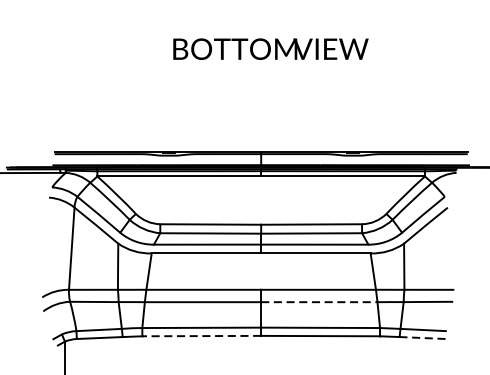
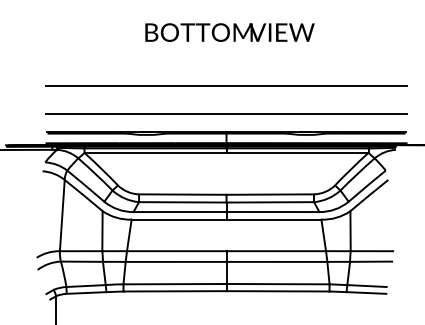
text: (270, 49) -> (229, 32), moved
line: (261, 99) -> (226, 86), added
line: (261, 130) -> (226, 113), added
line: (319, 301) -> (277, 261), dashed -> solid
line: (202, 336) -> (175, 291), dashed -> solid
line: (422, 337) -> (366, 292), dashed -> solid

